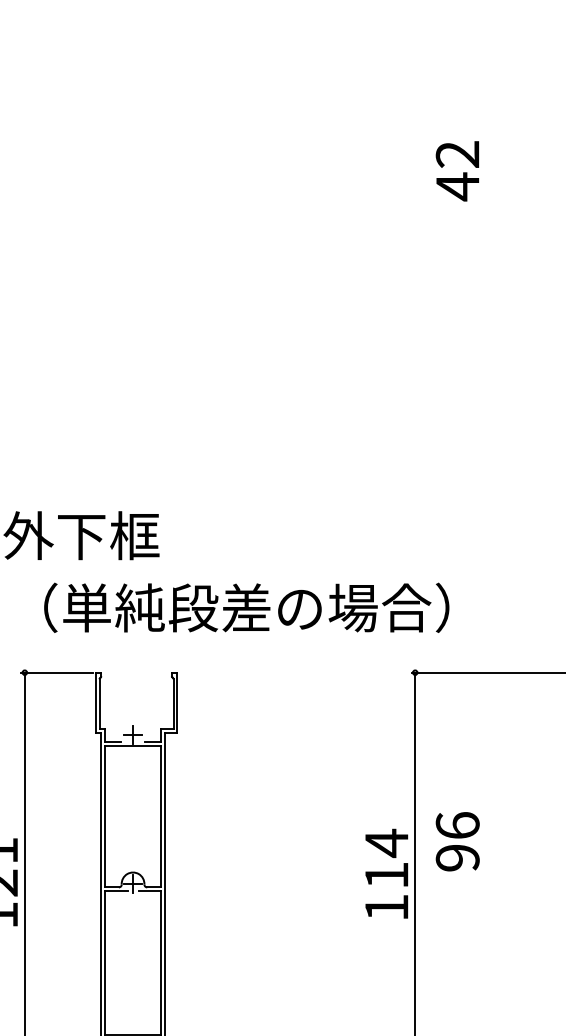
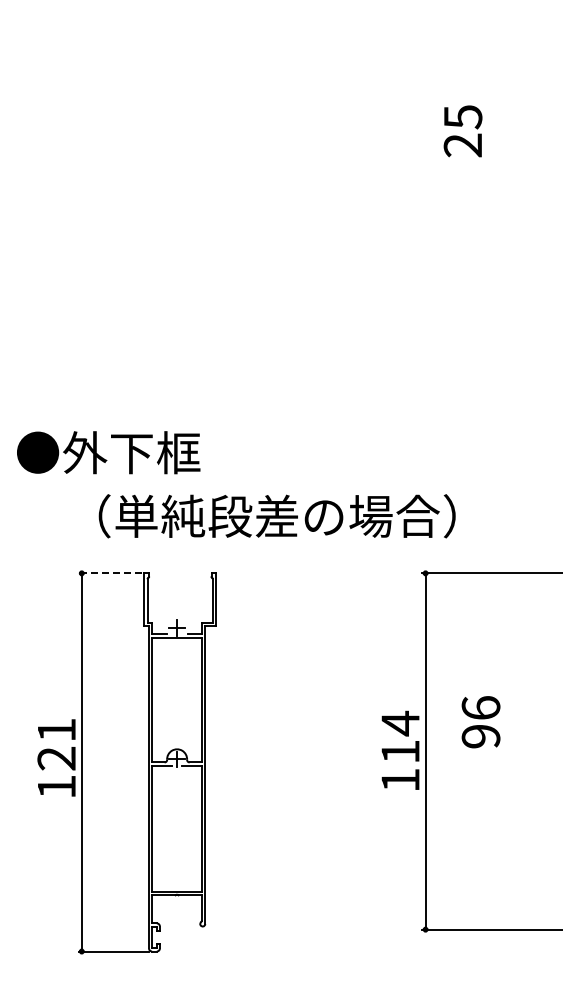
text: (457, 170) -> (462, 131), 42 -> 25
line: (57, 672) -> (110, 573), solid -> dashed
text: (457, 842) -> (480, 722), moved

